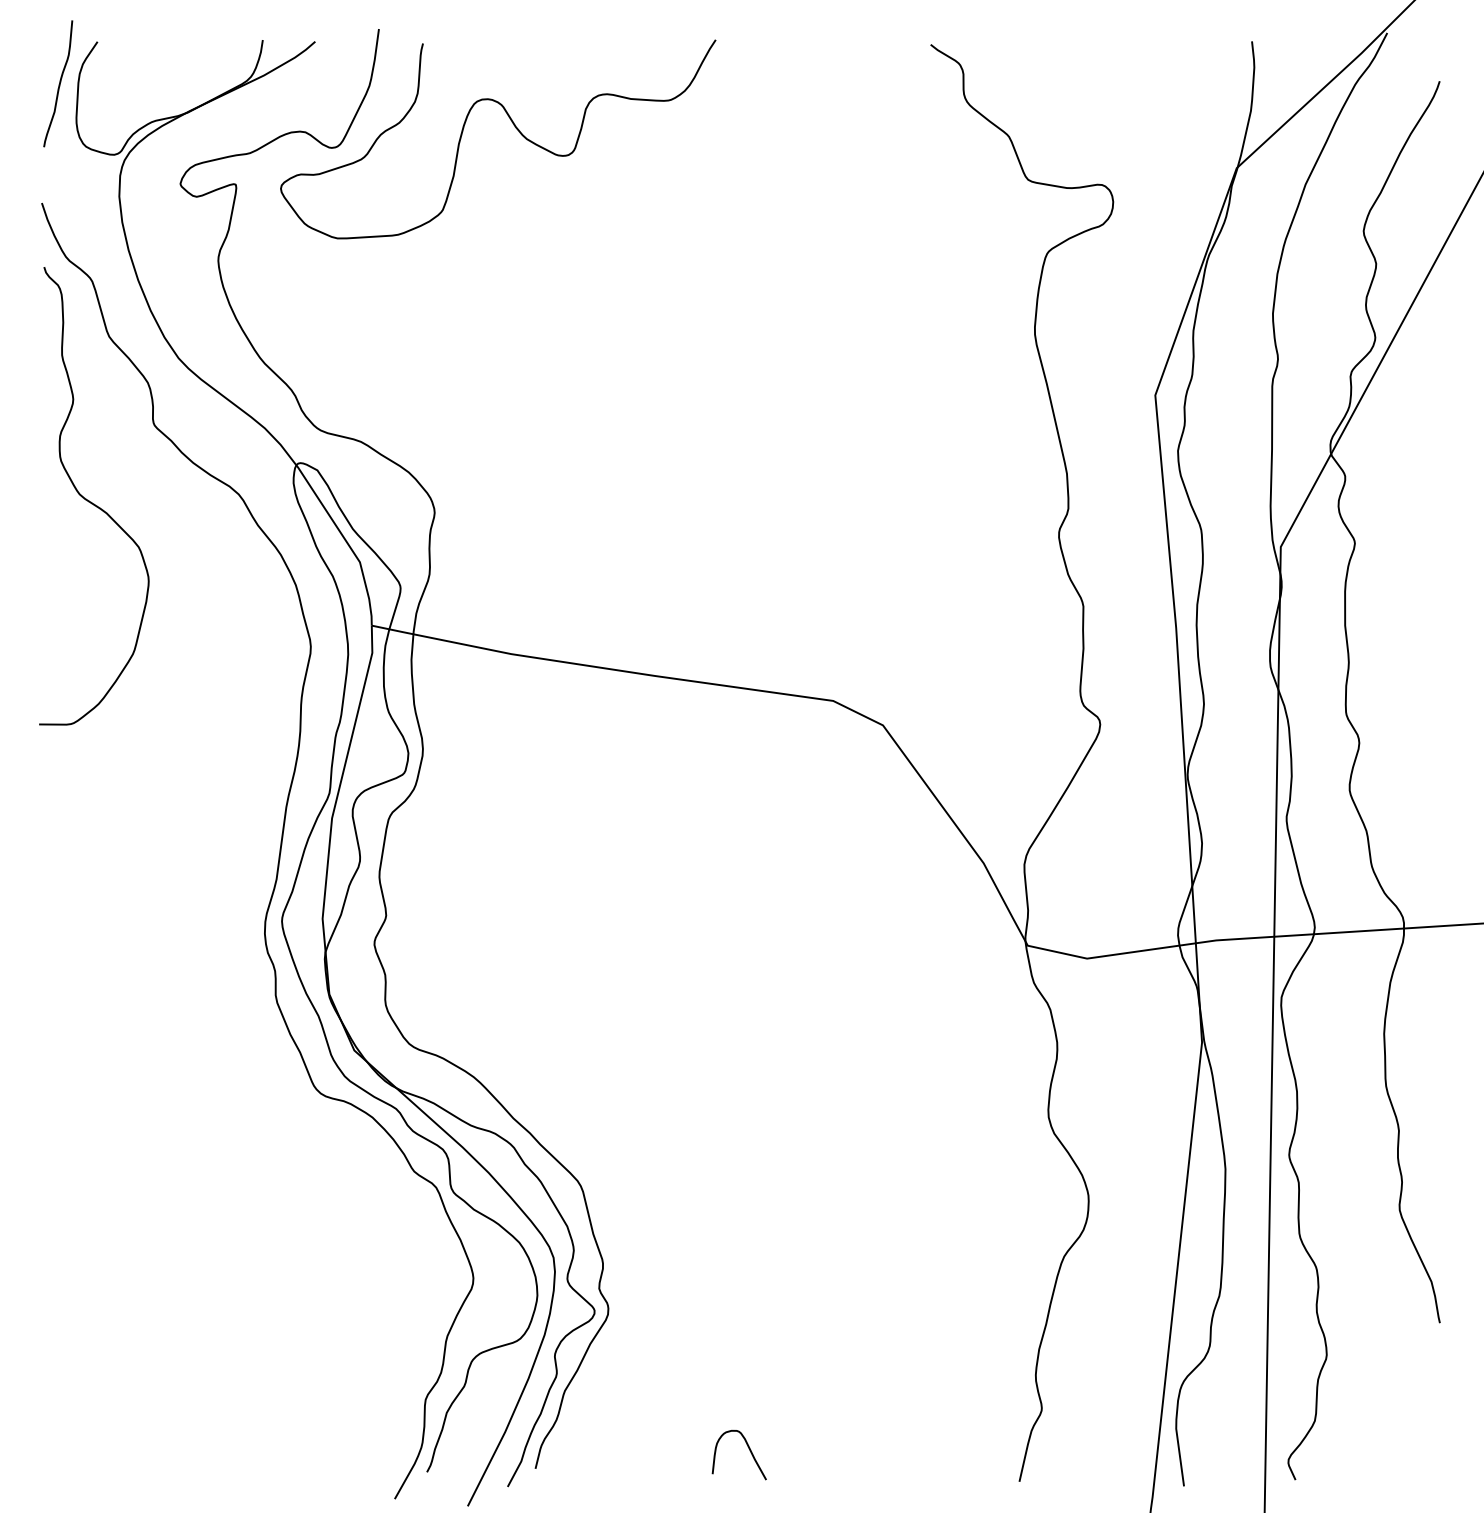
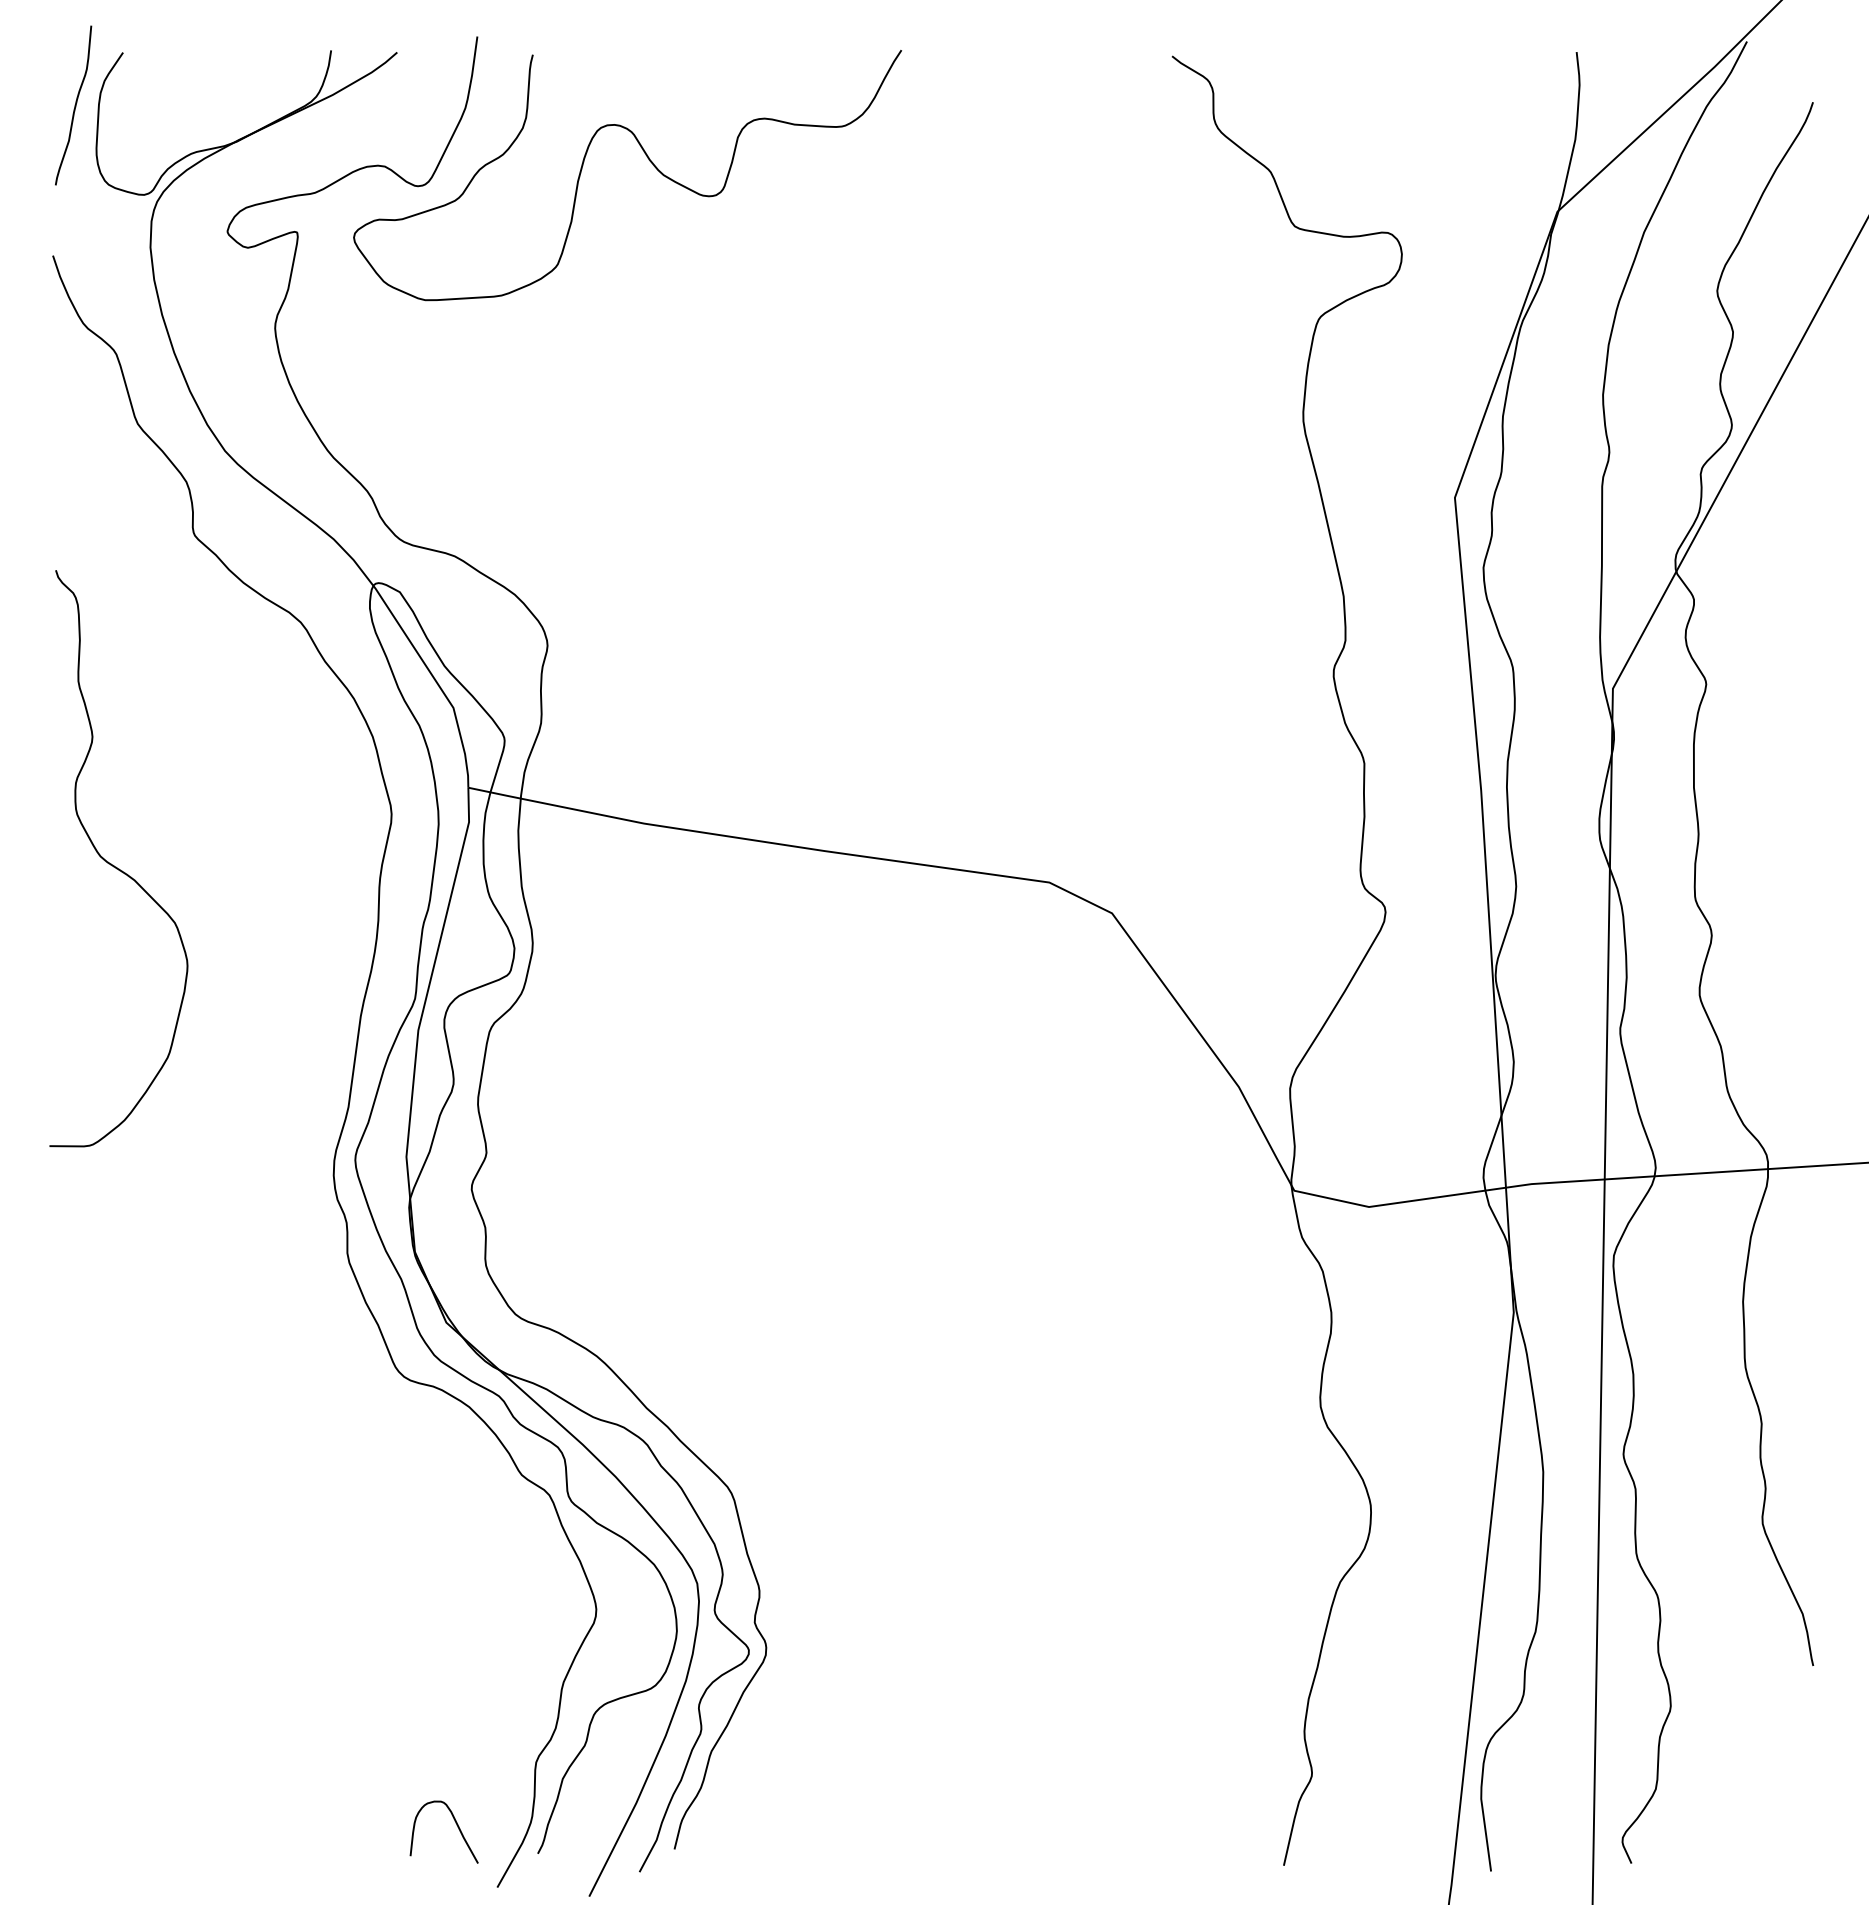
curve: (90, 501) -> (114, 865), moved
curve: (749, 1449) -> (456, 1825), moved

